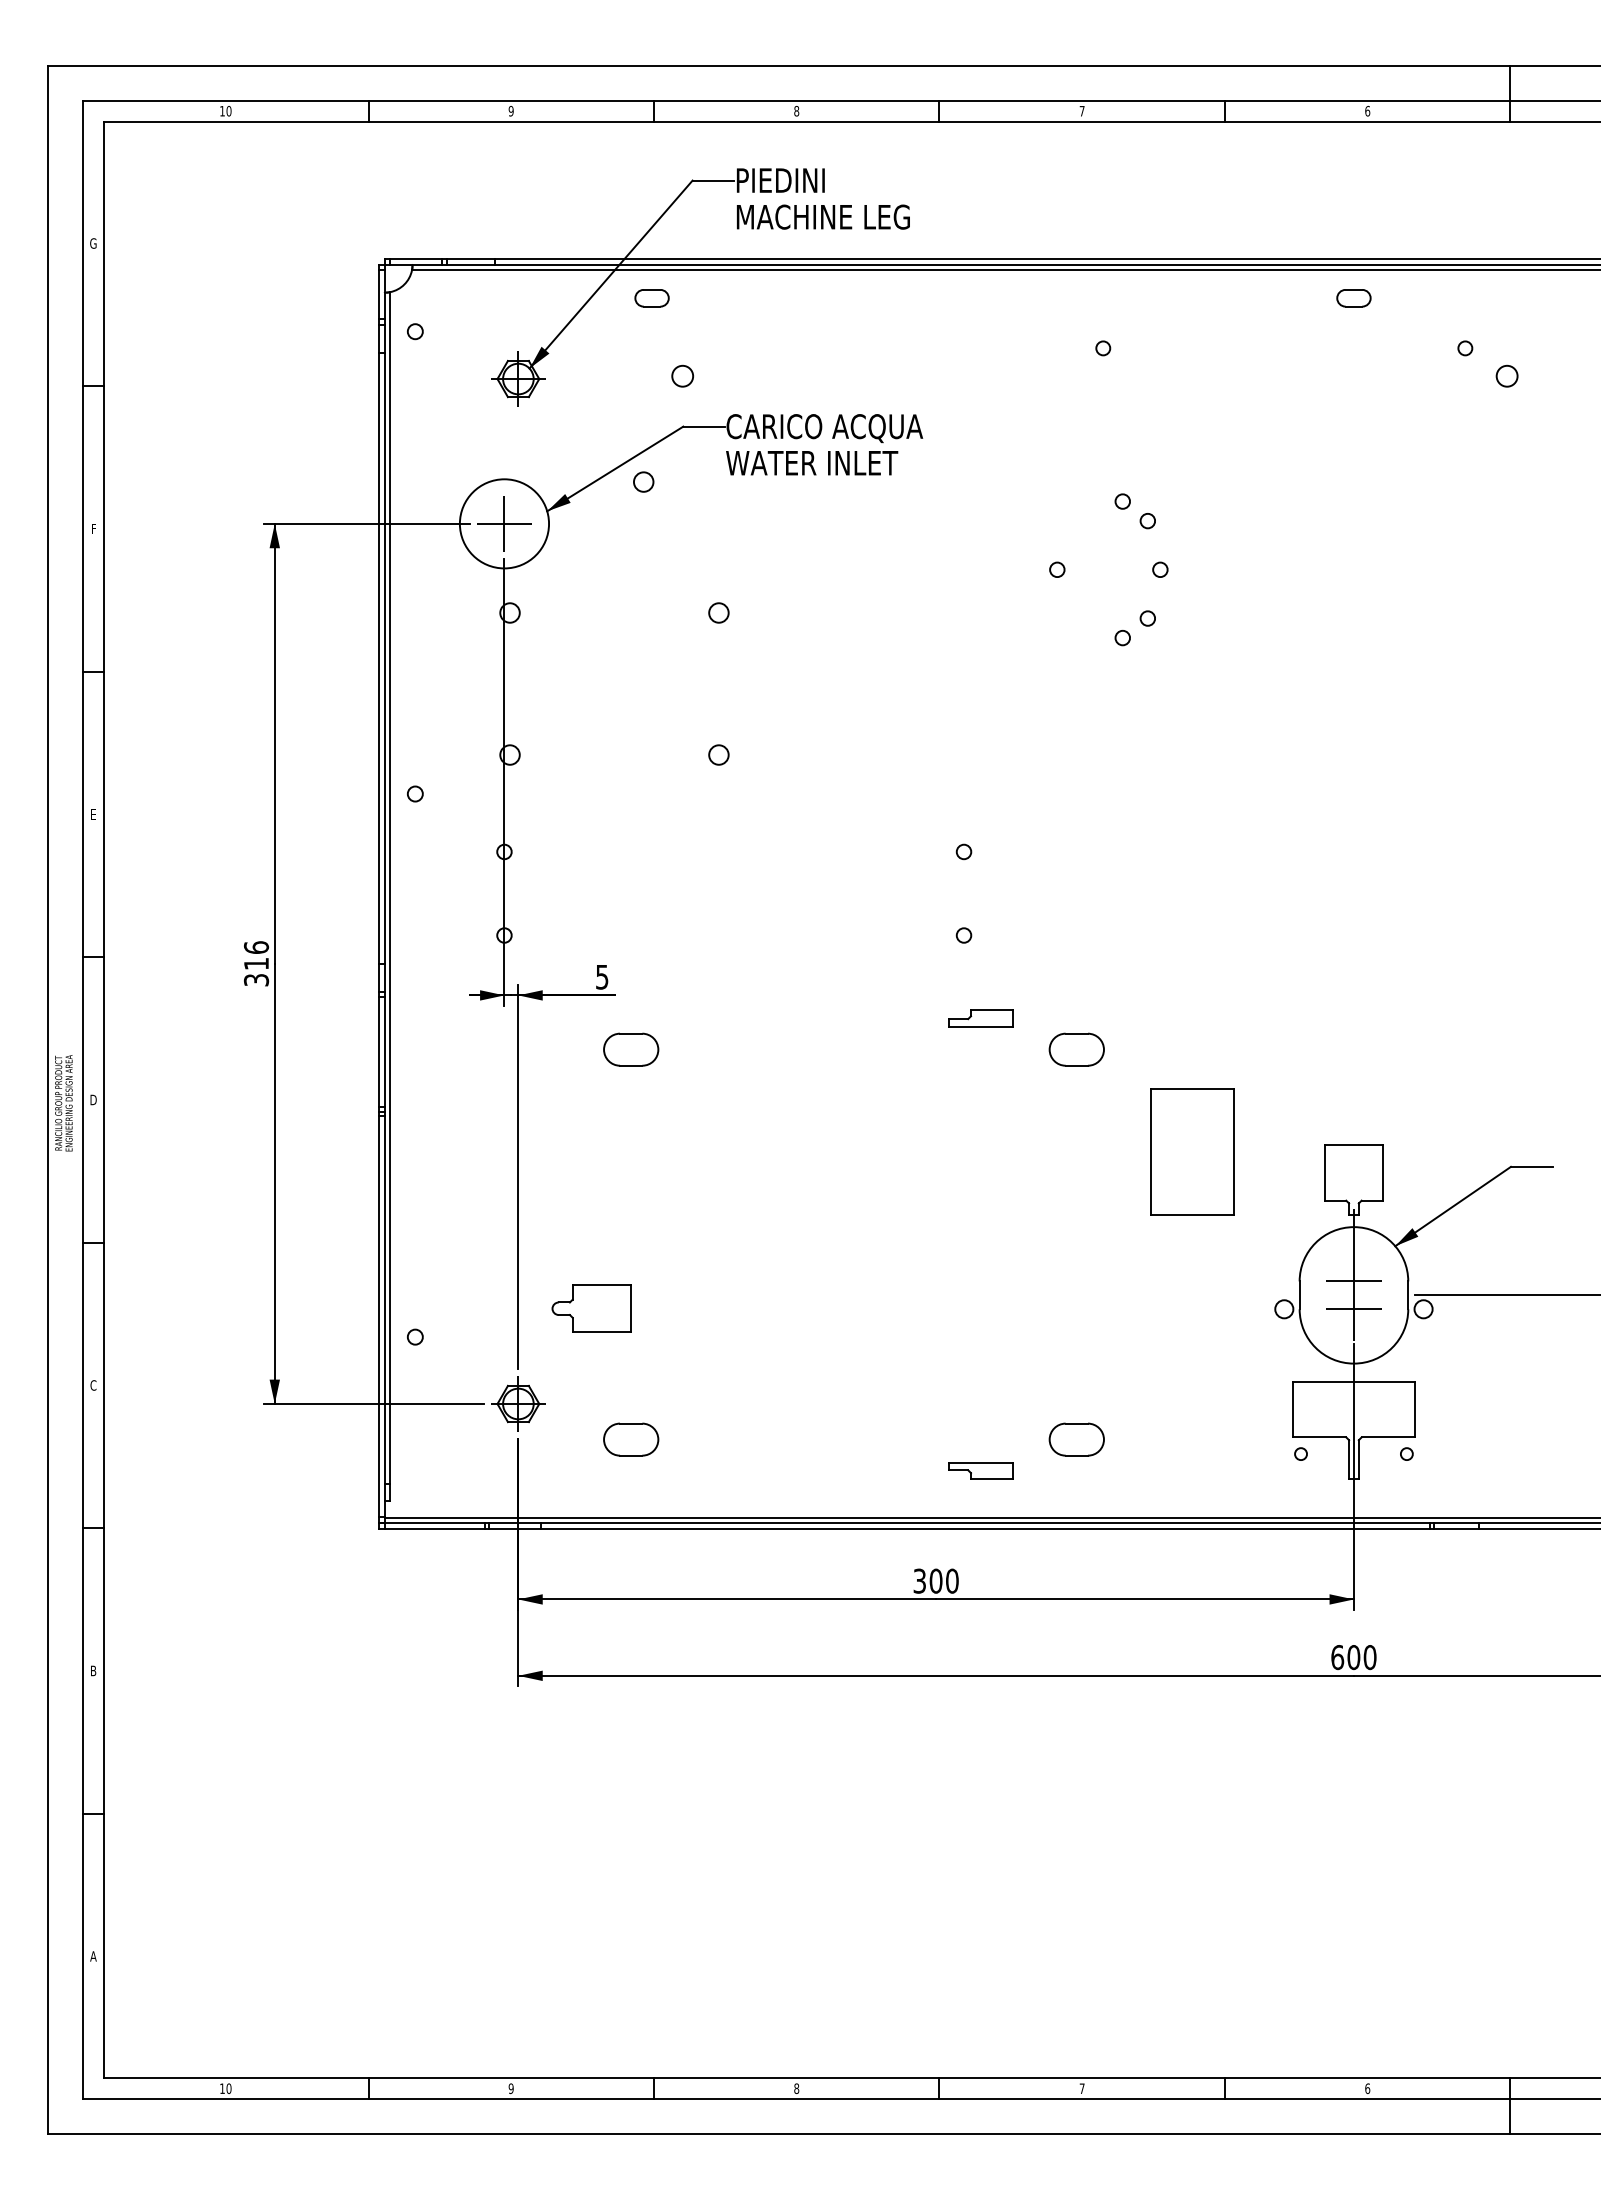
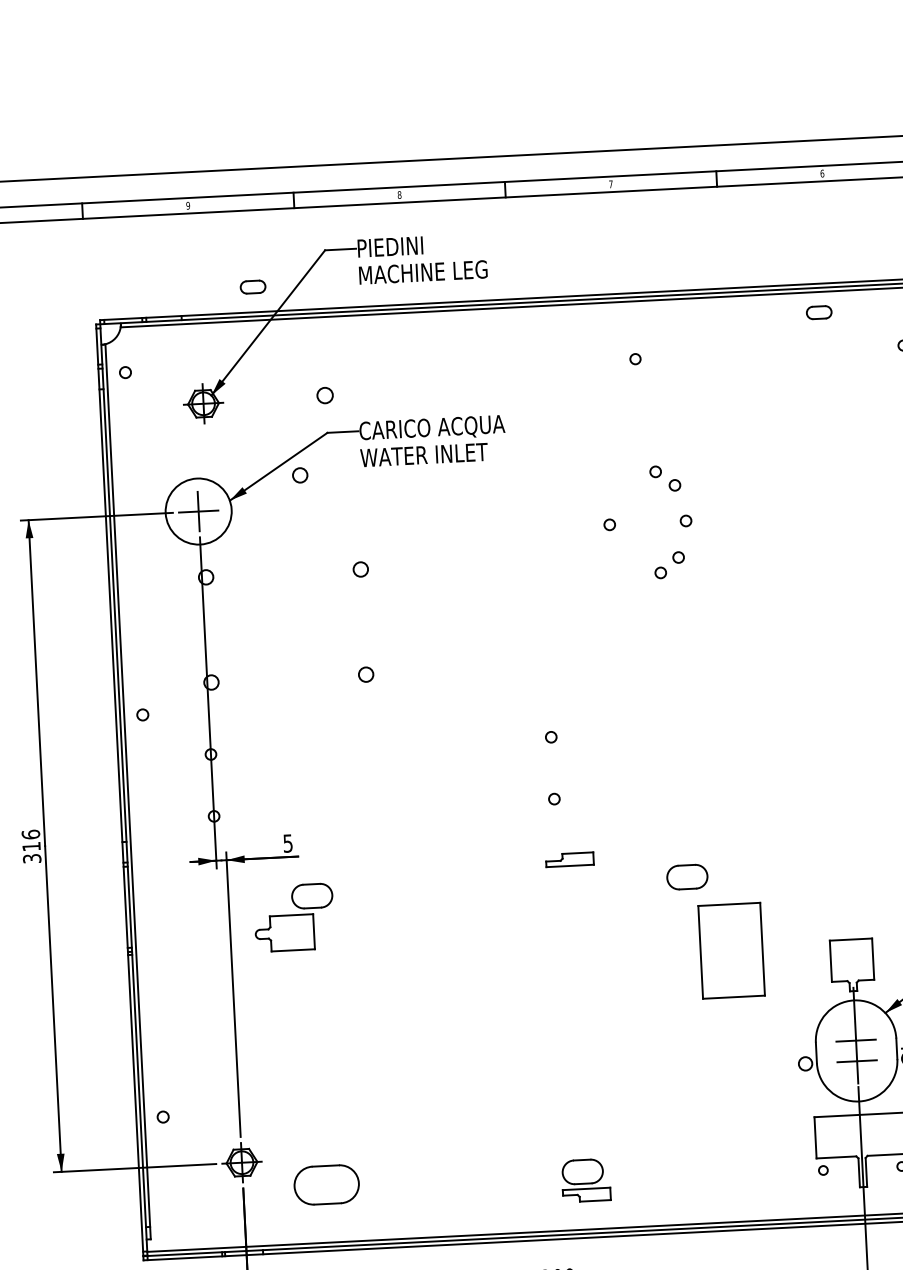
part: (651, 298) -> (252, 287), moved
part: (1076, 1049) -> (687, 877), moved
part: (591, 1308) -> (284, 933), moved
part: (631, 1439) -> (327, 1184), size x1.6
part: (1076, 1439) -> (582, 1171), moved

